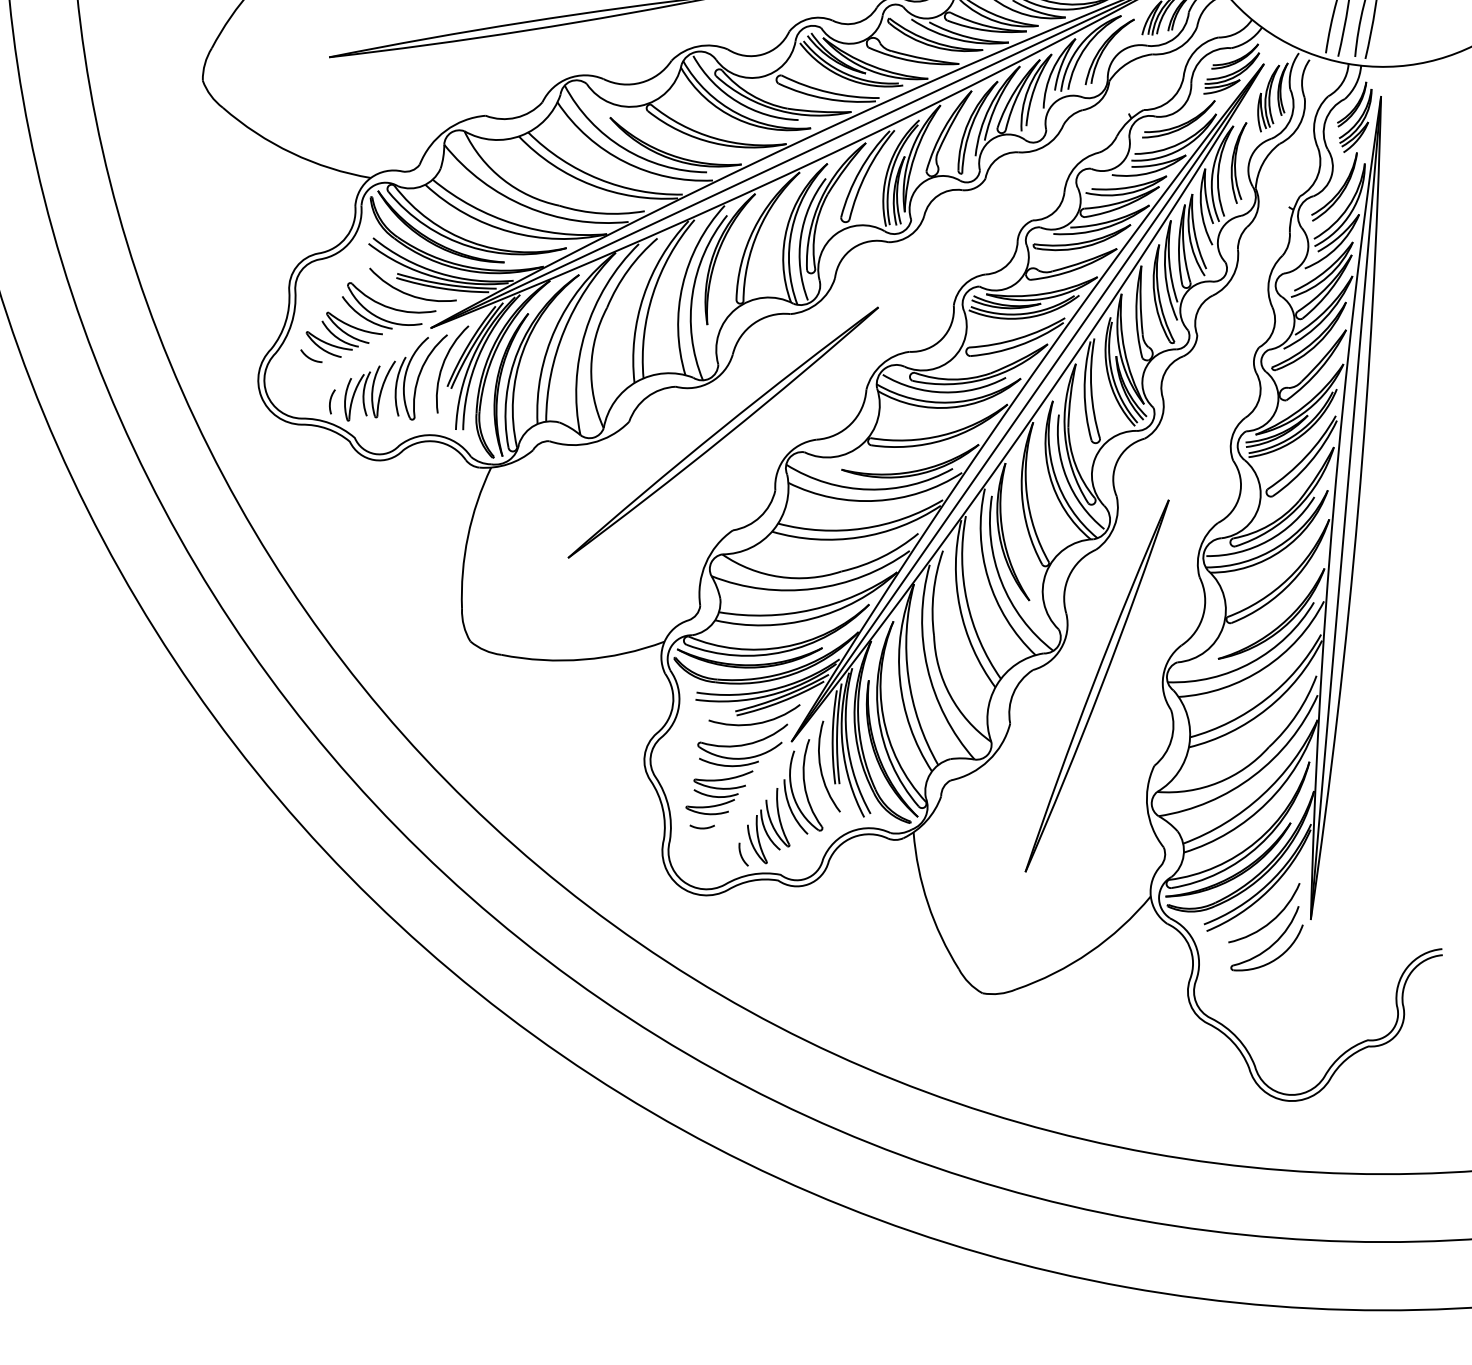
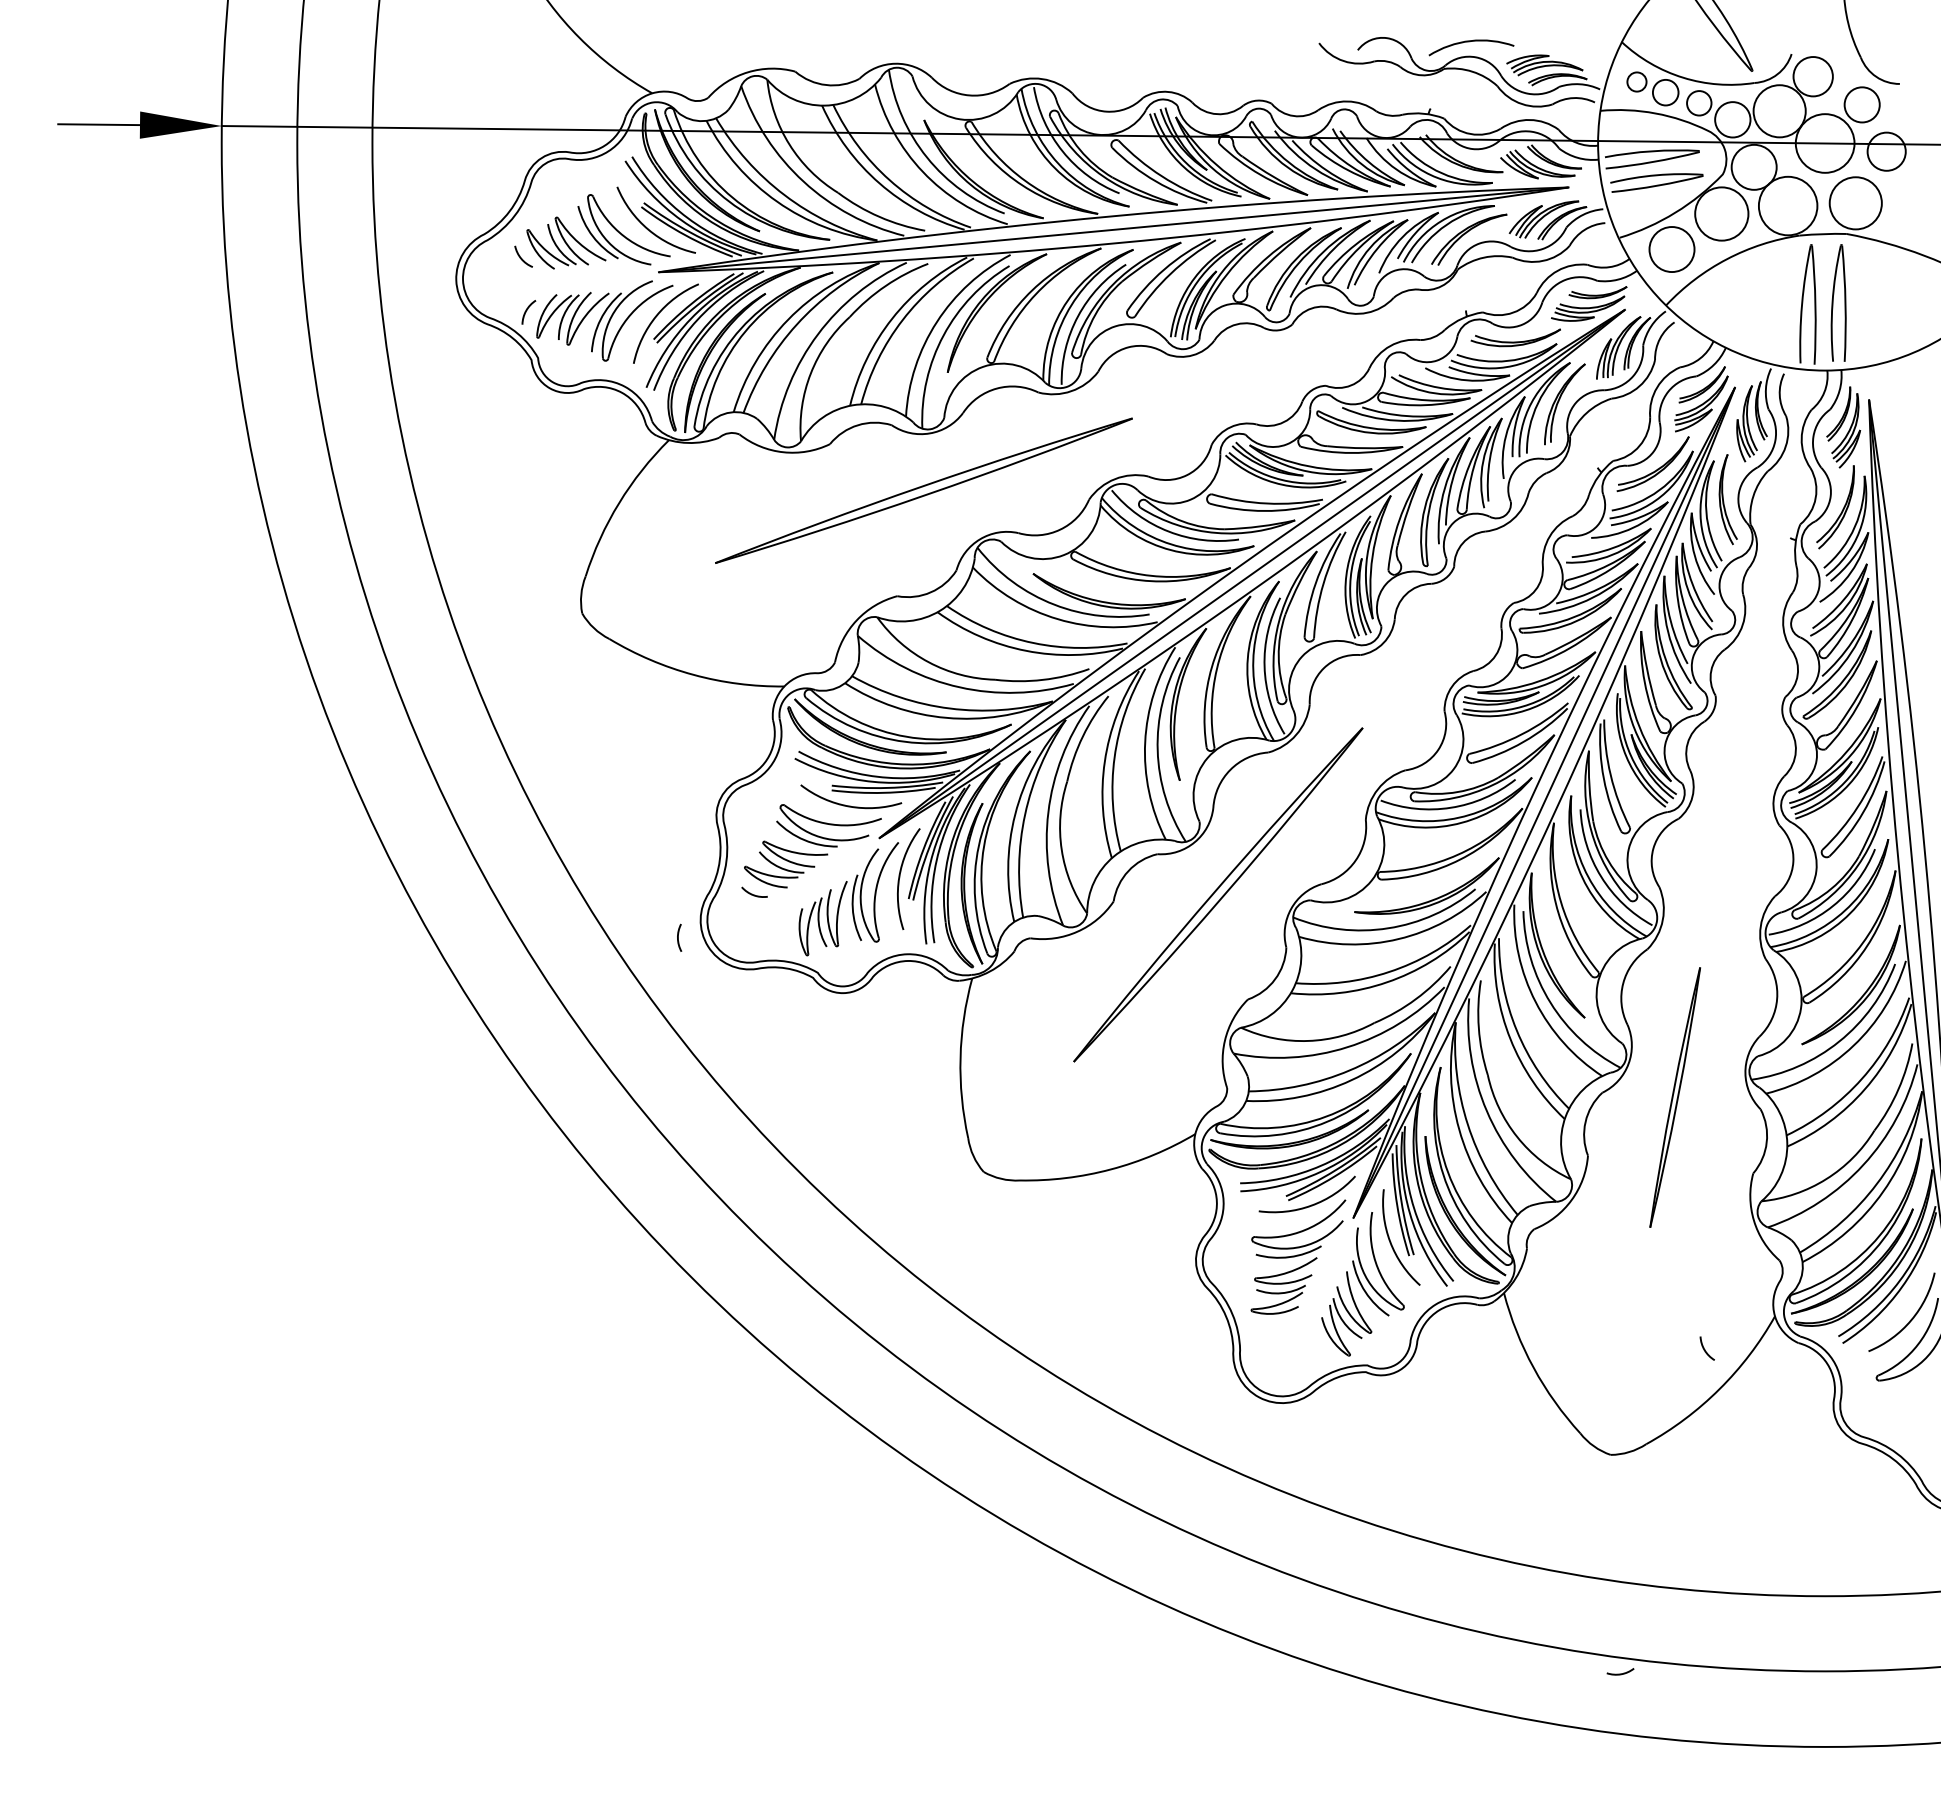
arc: (330, 401) -> (678, 937), moved
part: (1096, 685) -> (1674, 1097), size x0.6
arc: (701, 827) -> (1620, 1673), moved
arc: (742, 855) -> (1705, 1349), moved

